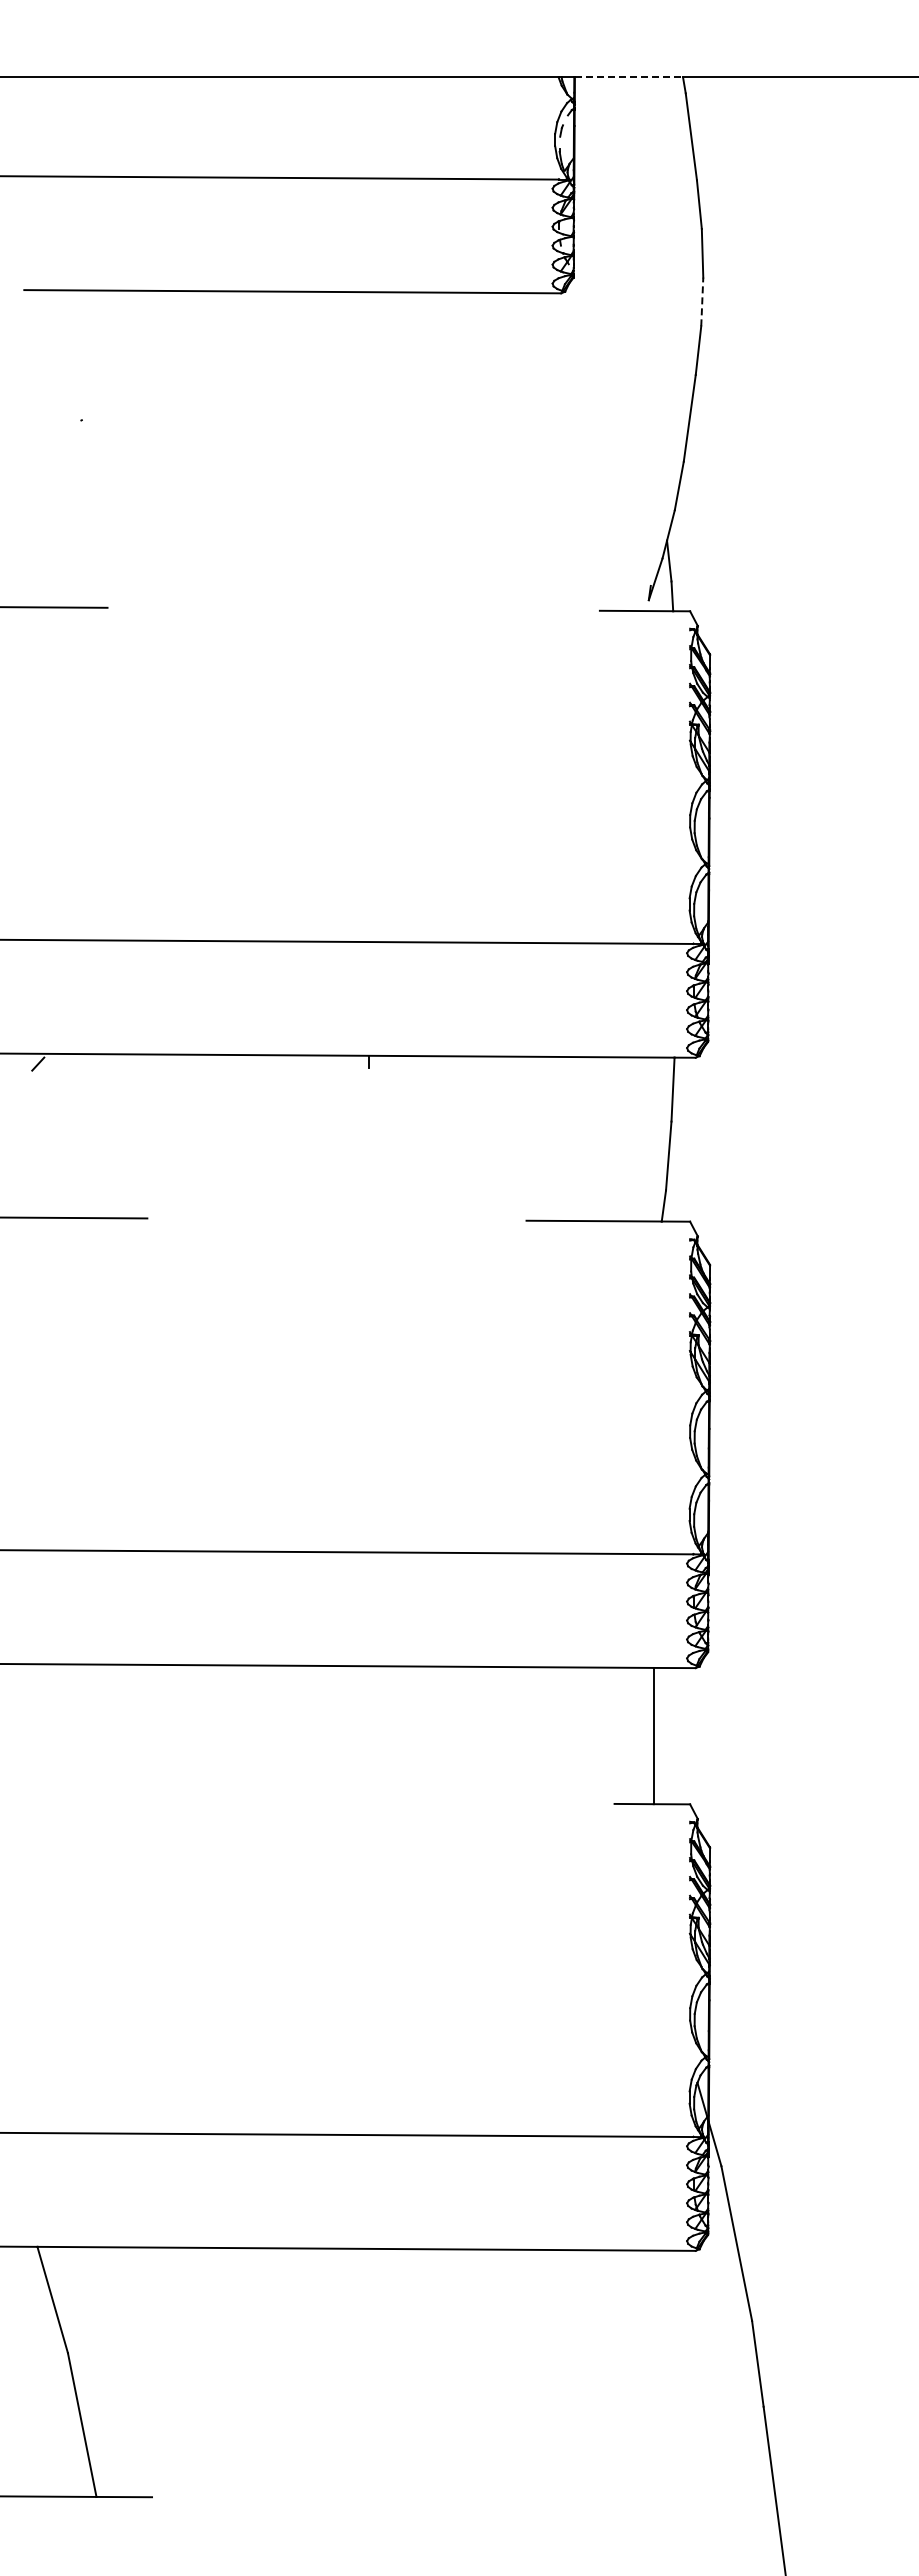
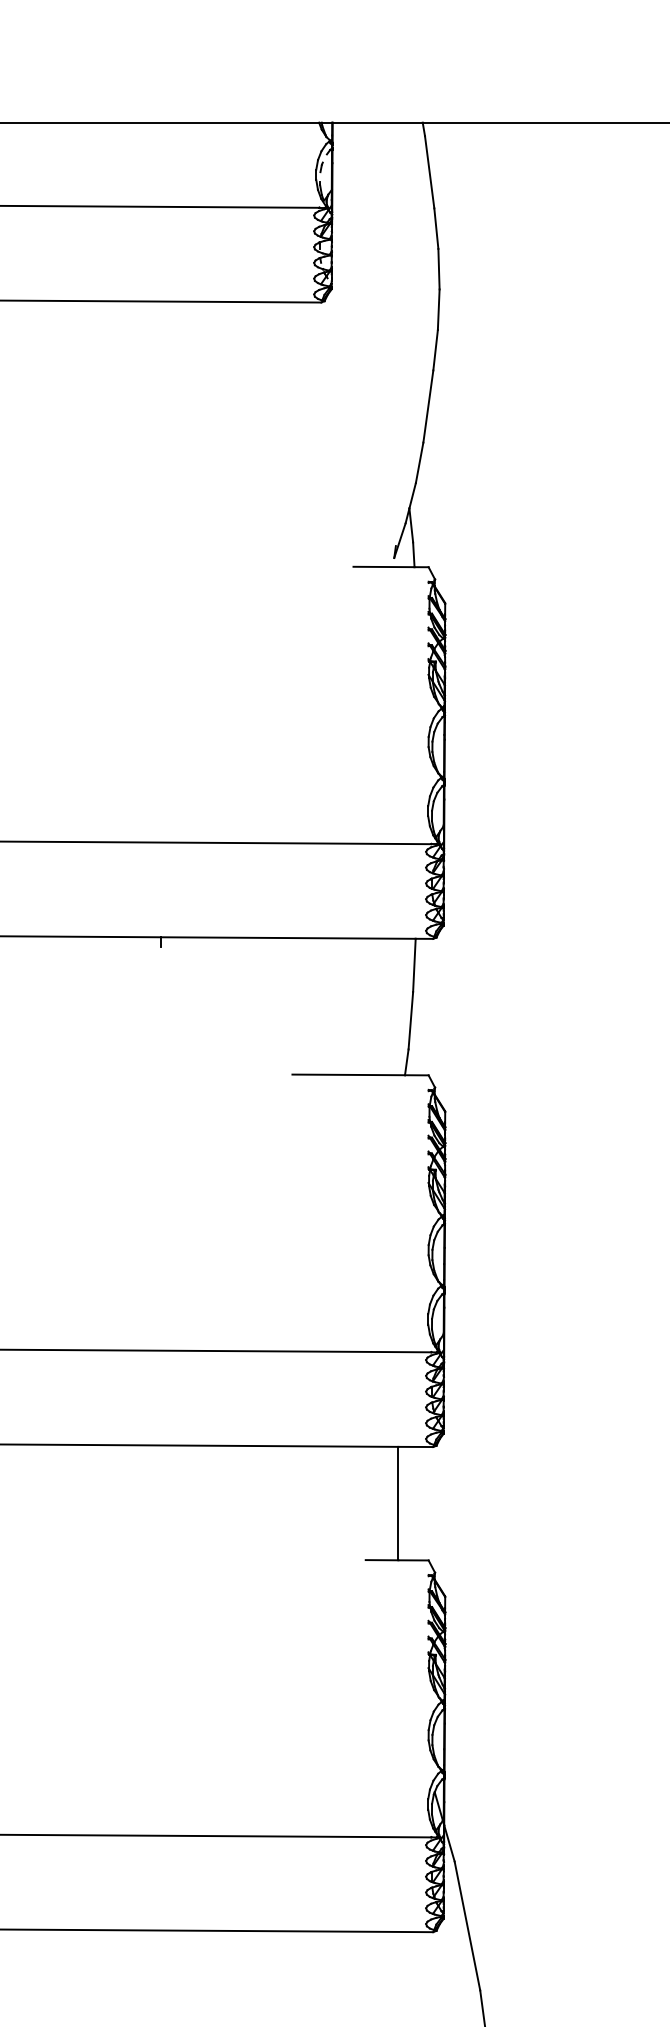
line: (629, 77) -> (378, 122), dashed -> solid
line: (702, 301) -> (438, 309), dashed -> solid

